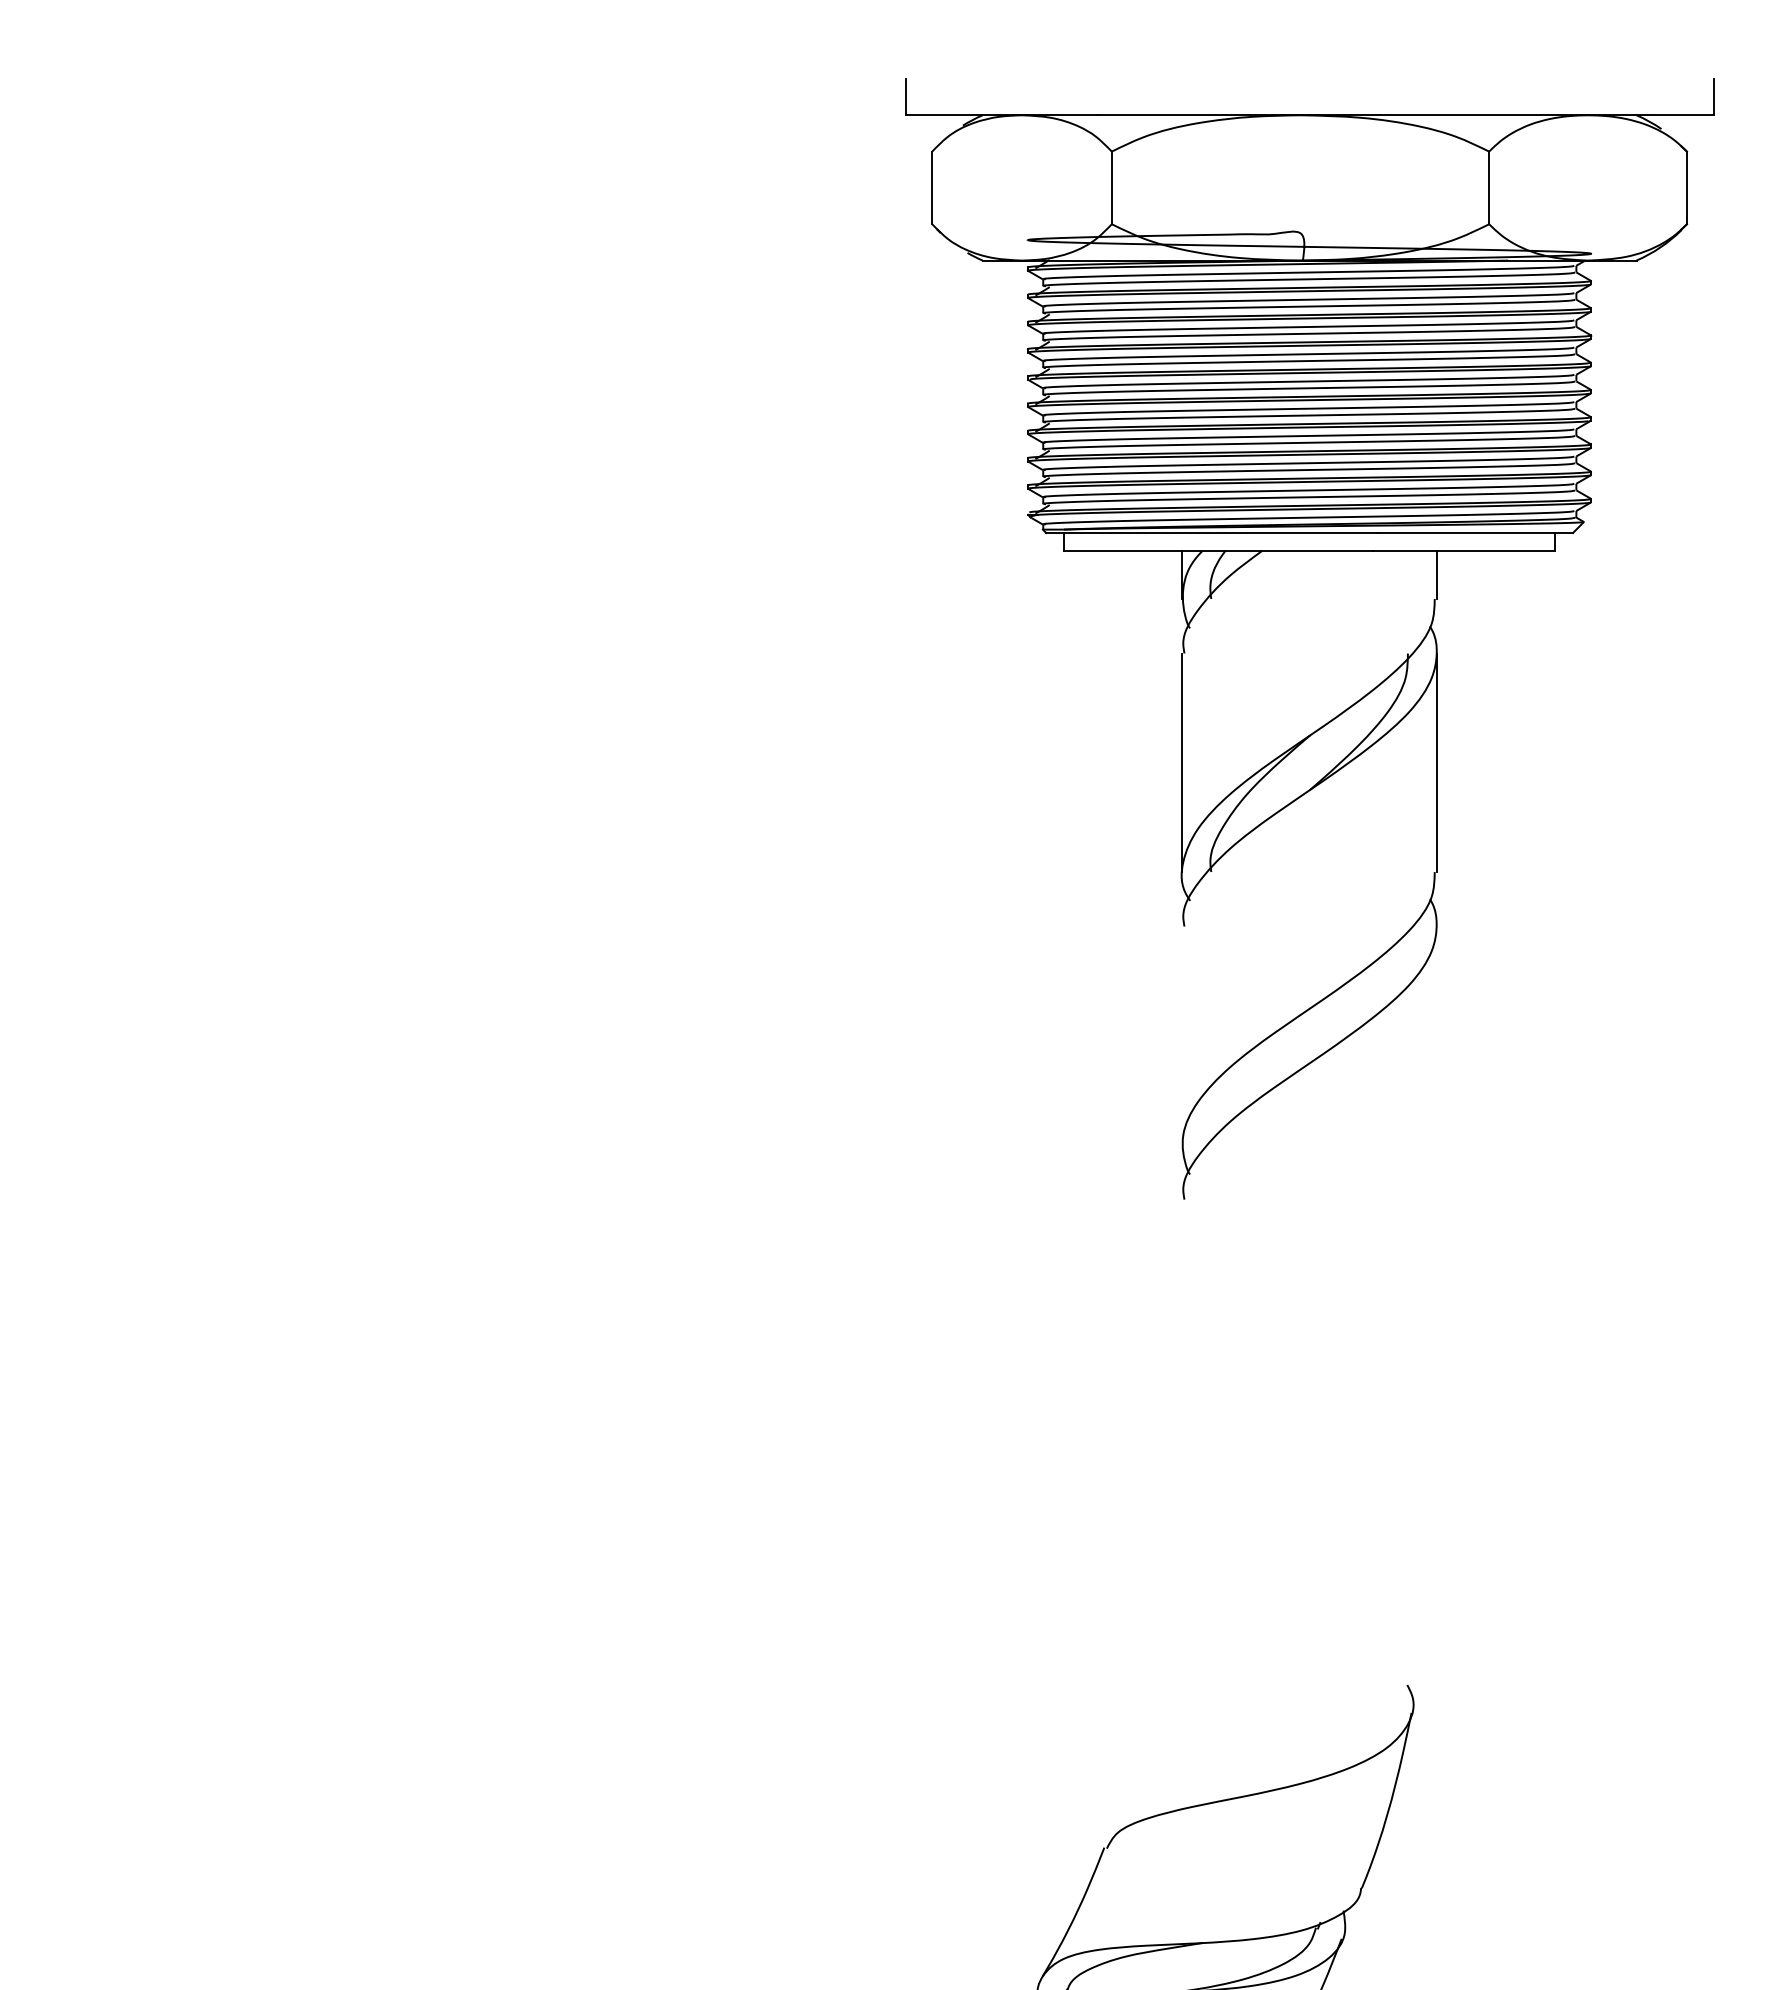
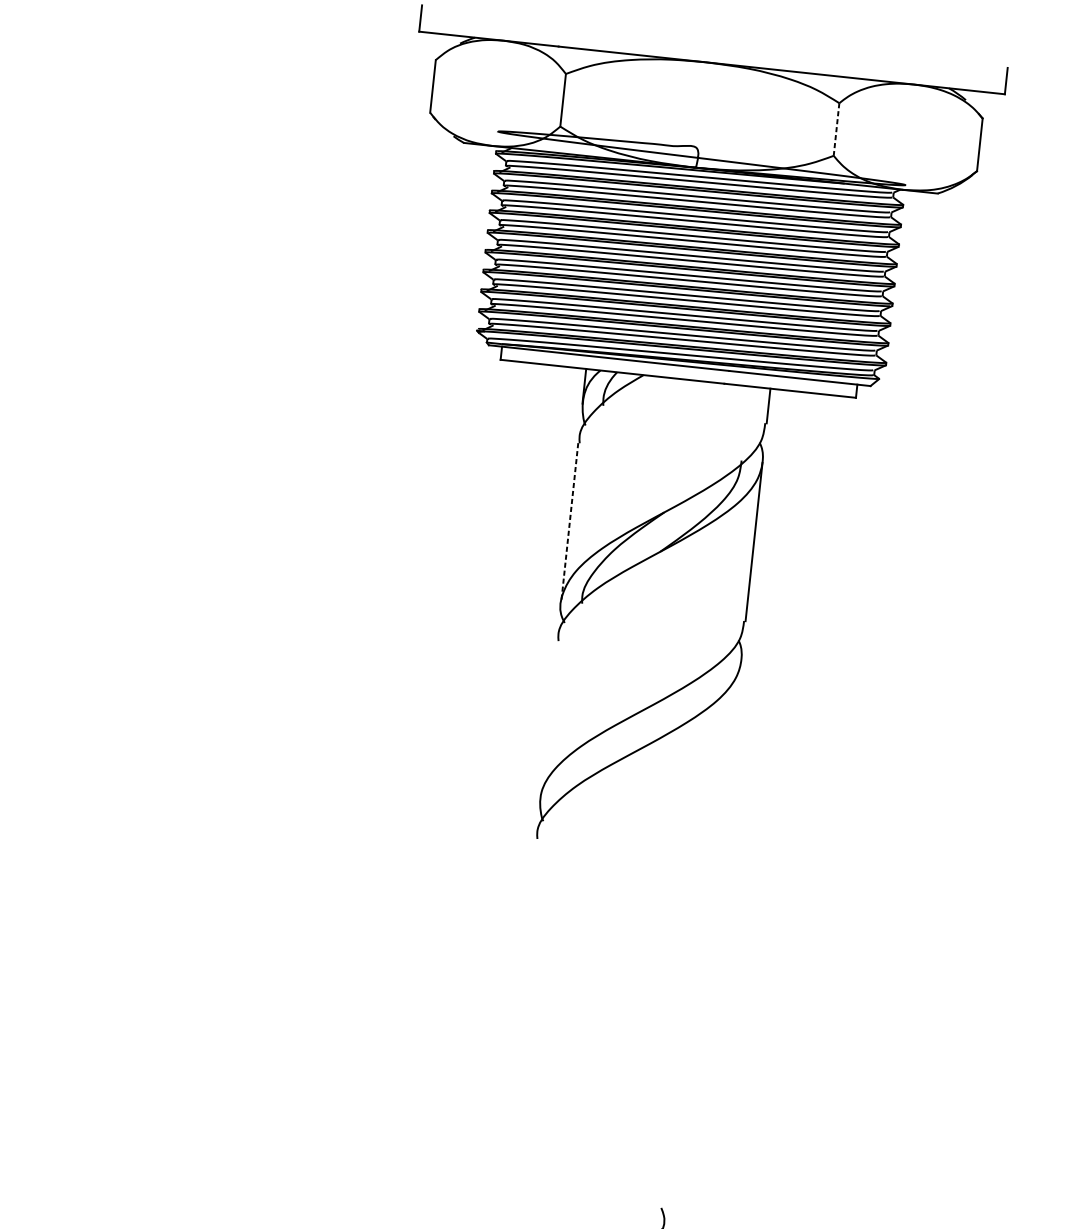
line: (1489, 188) -> (836, 129), solid -> dashed
line: (1182, 763) -> (569, 522), solid -> dashed

